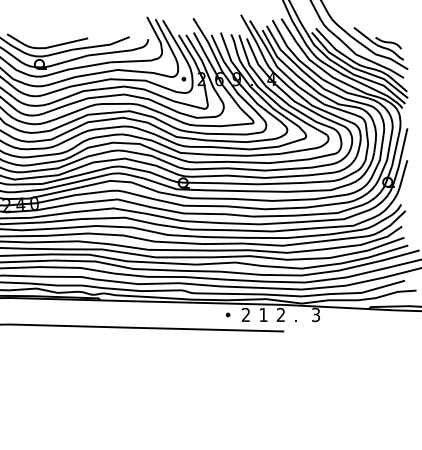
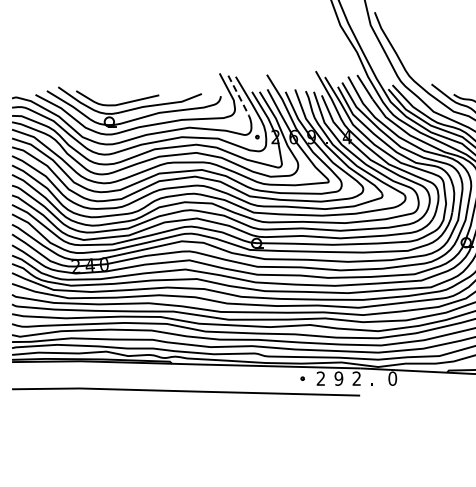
line: (166, 39) -> (239, 96), solid -> dashed
text: (263, 314) -> (338, 378), 1 -> 9
text: (315, 314) -> (392, 378), 3 -> 0

